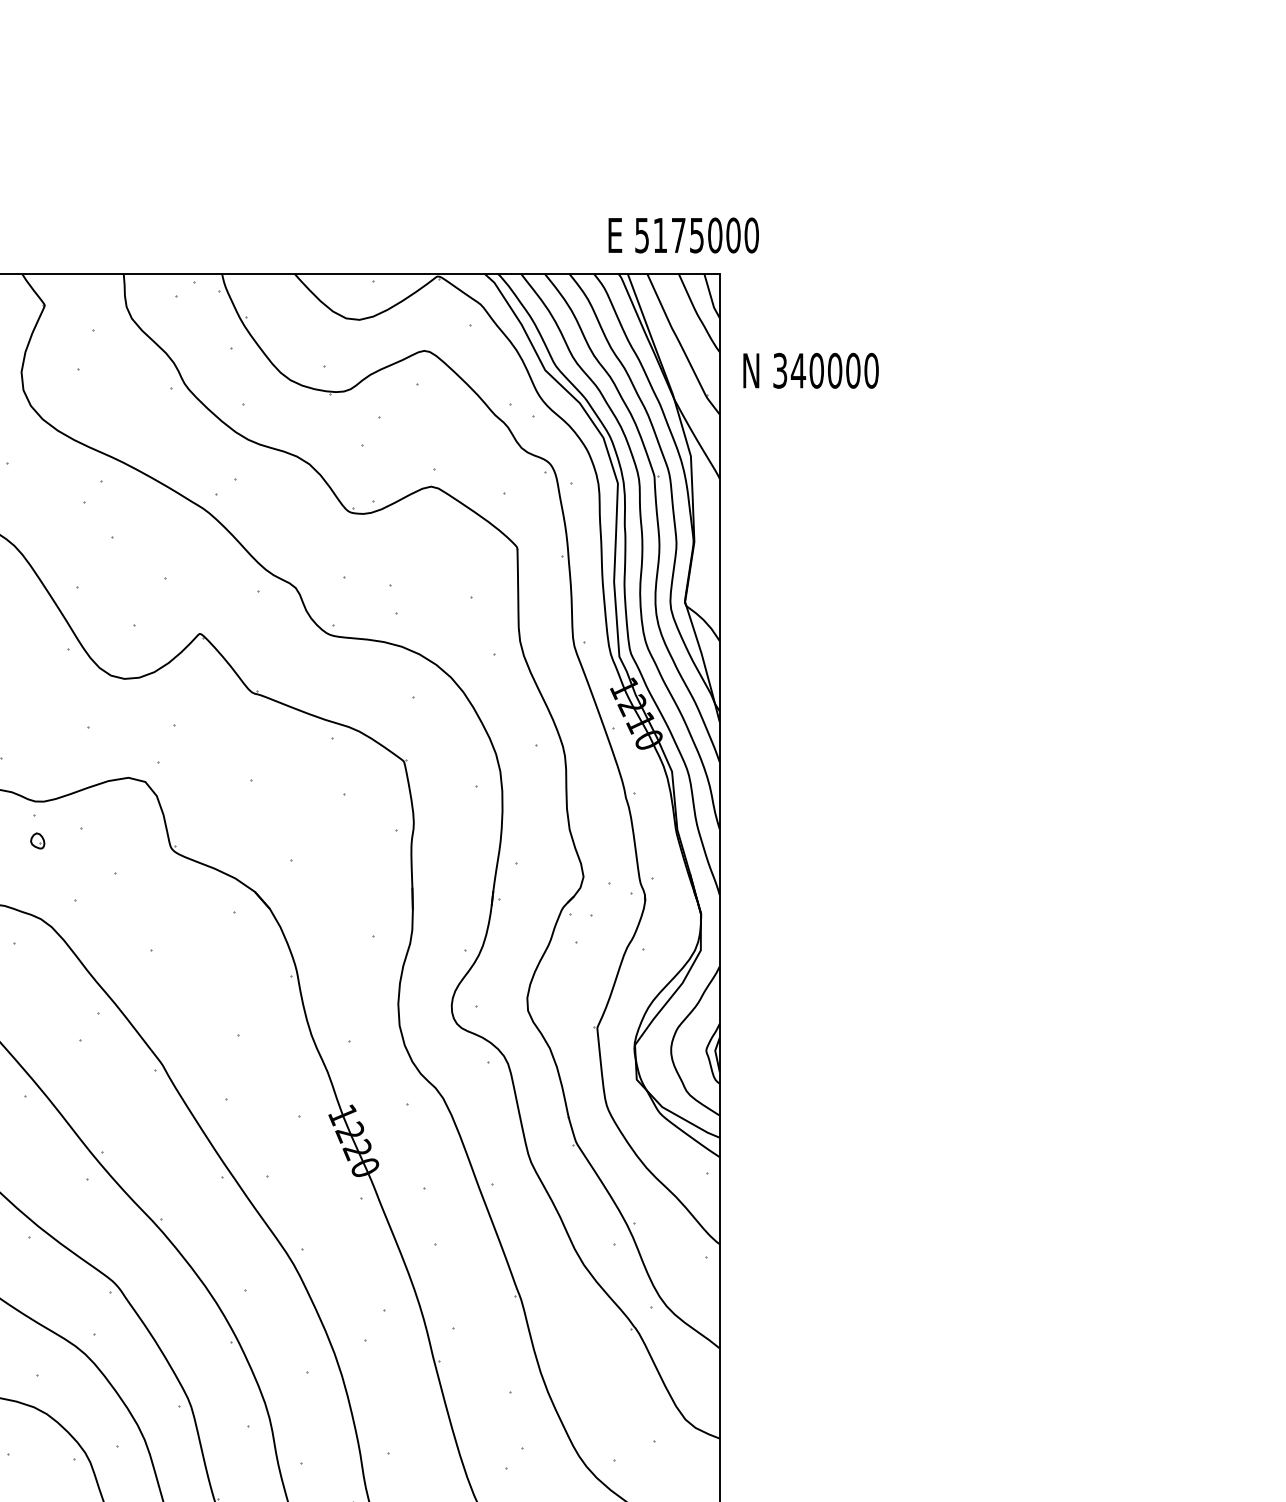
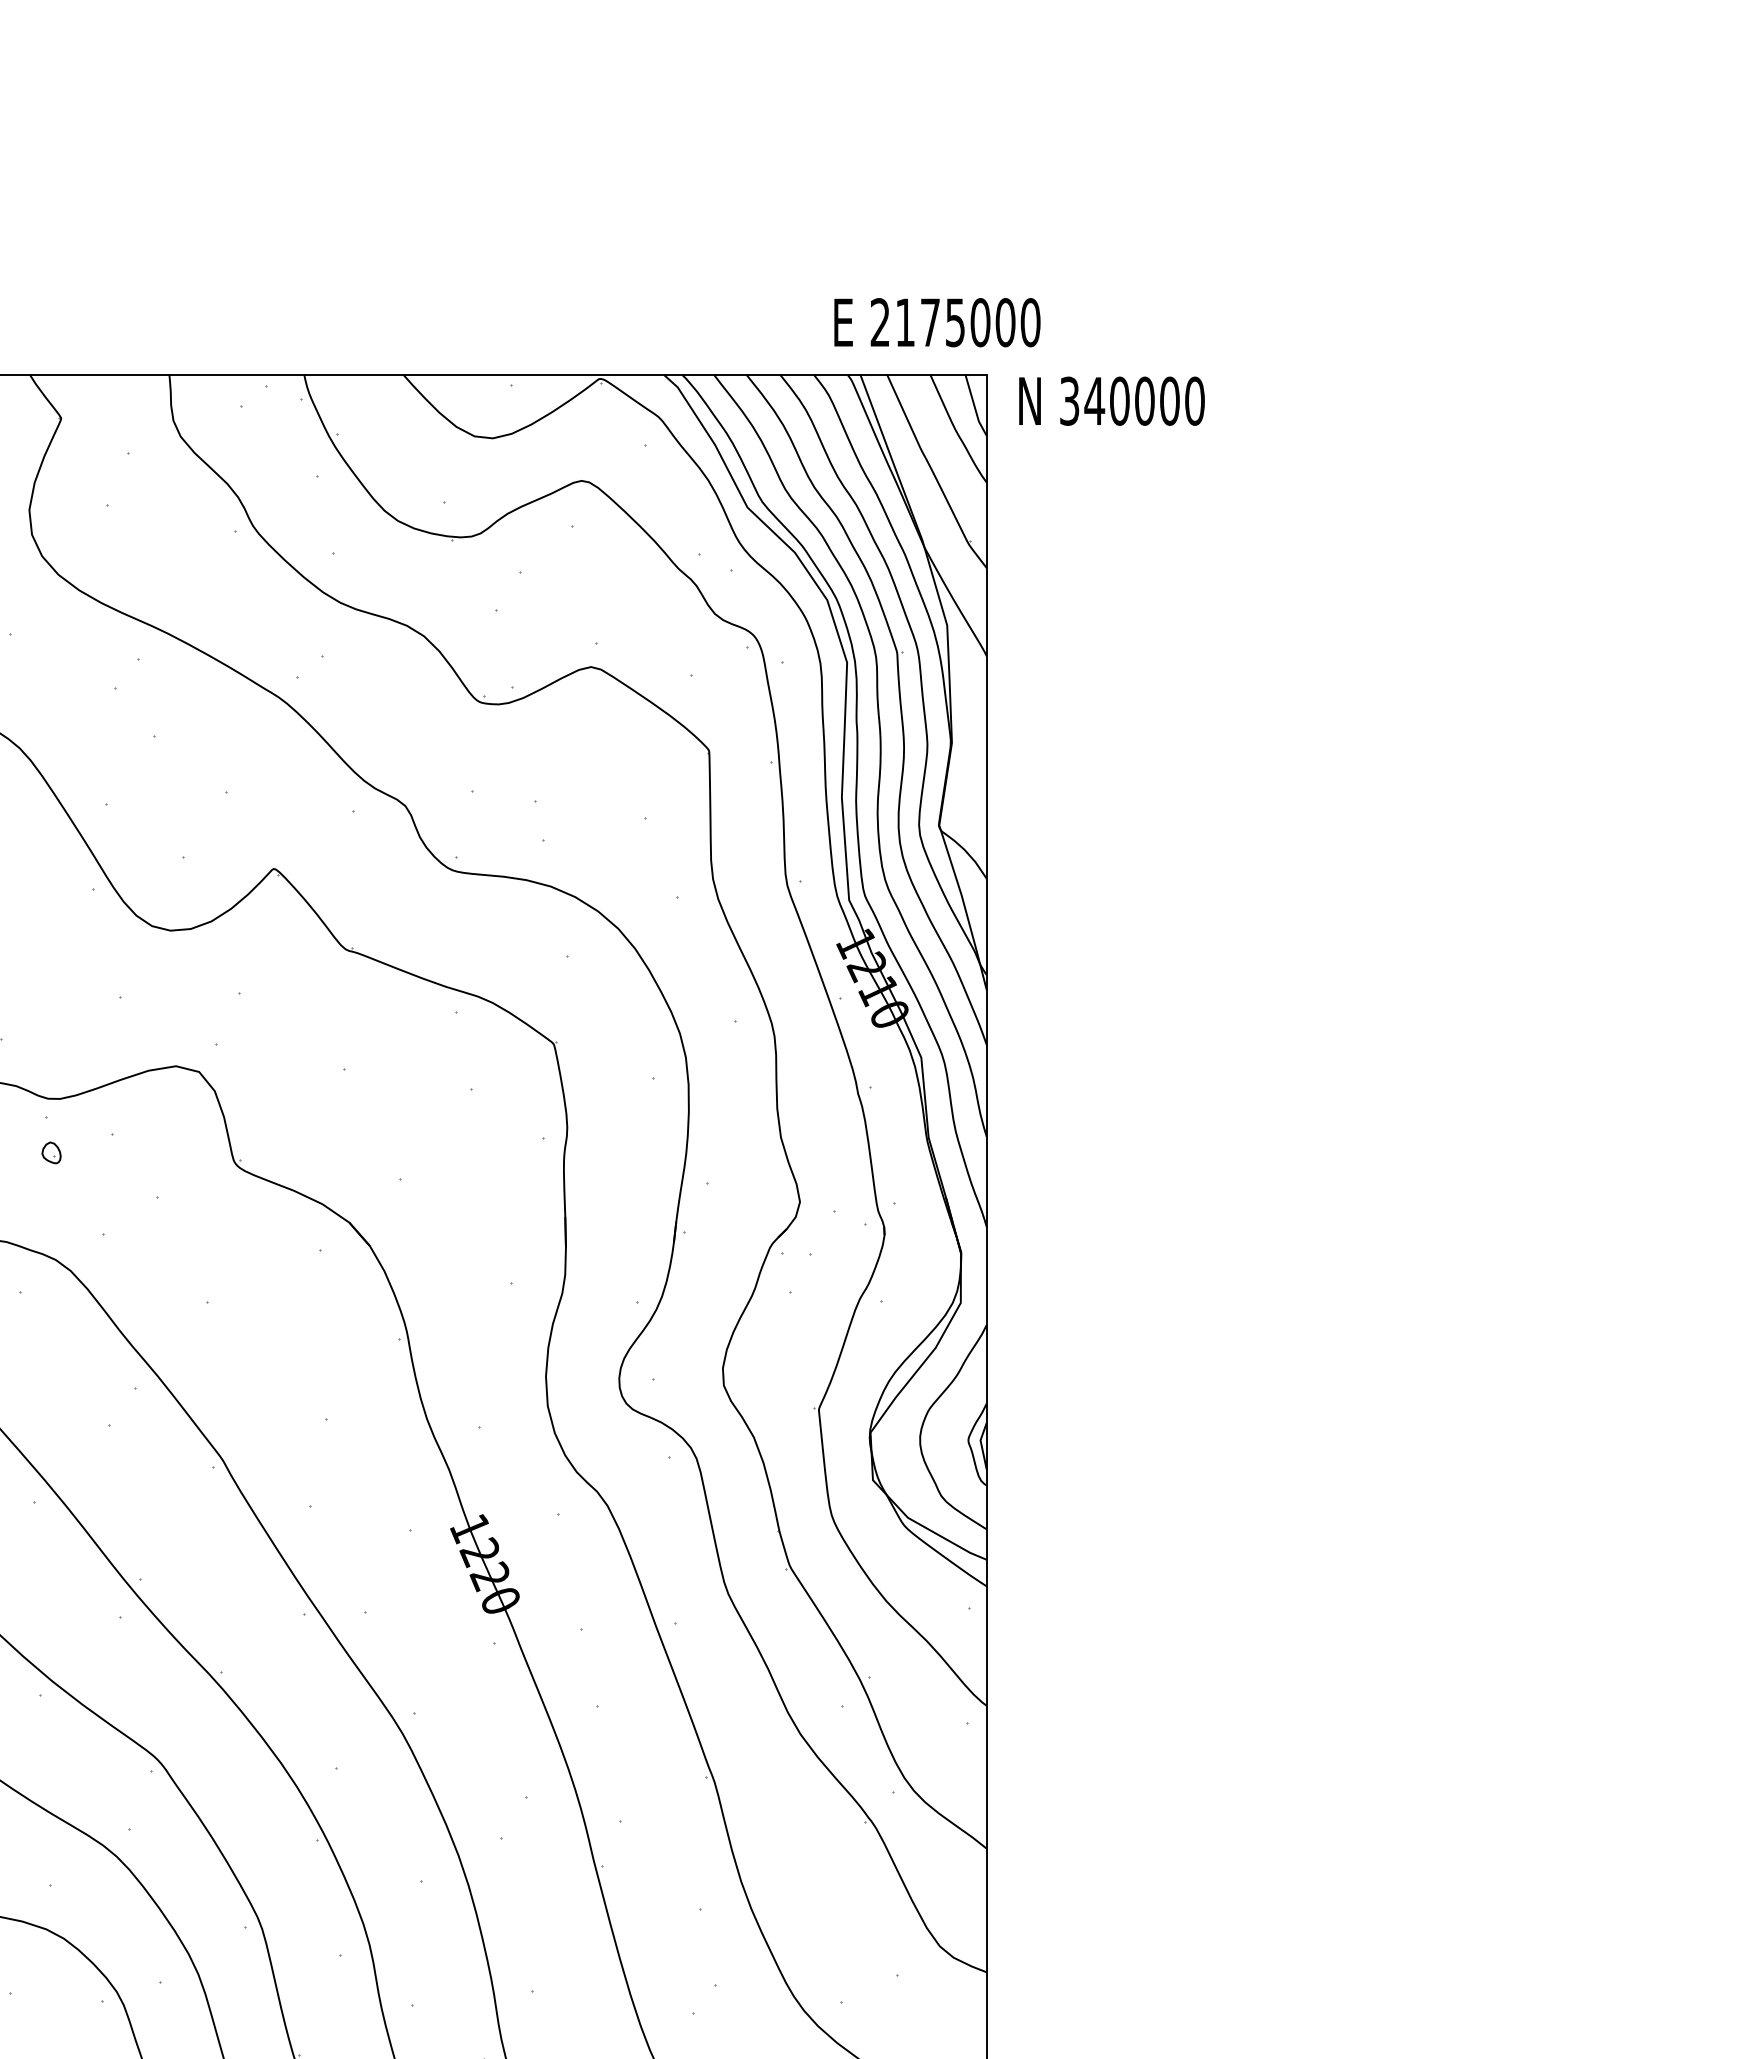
text: (641, 235) -> (879, 322), 5175000 -> 2175000
text: (810, 370) -> (1111, 400), moved

